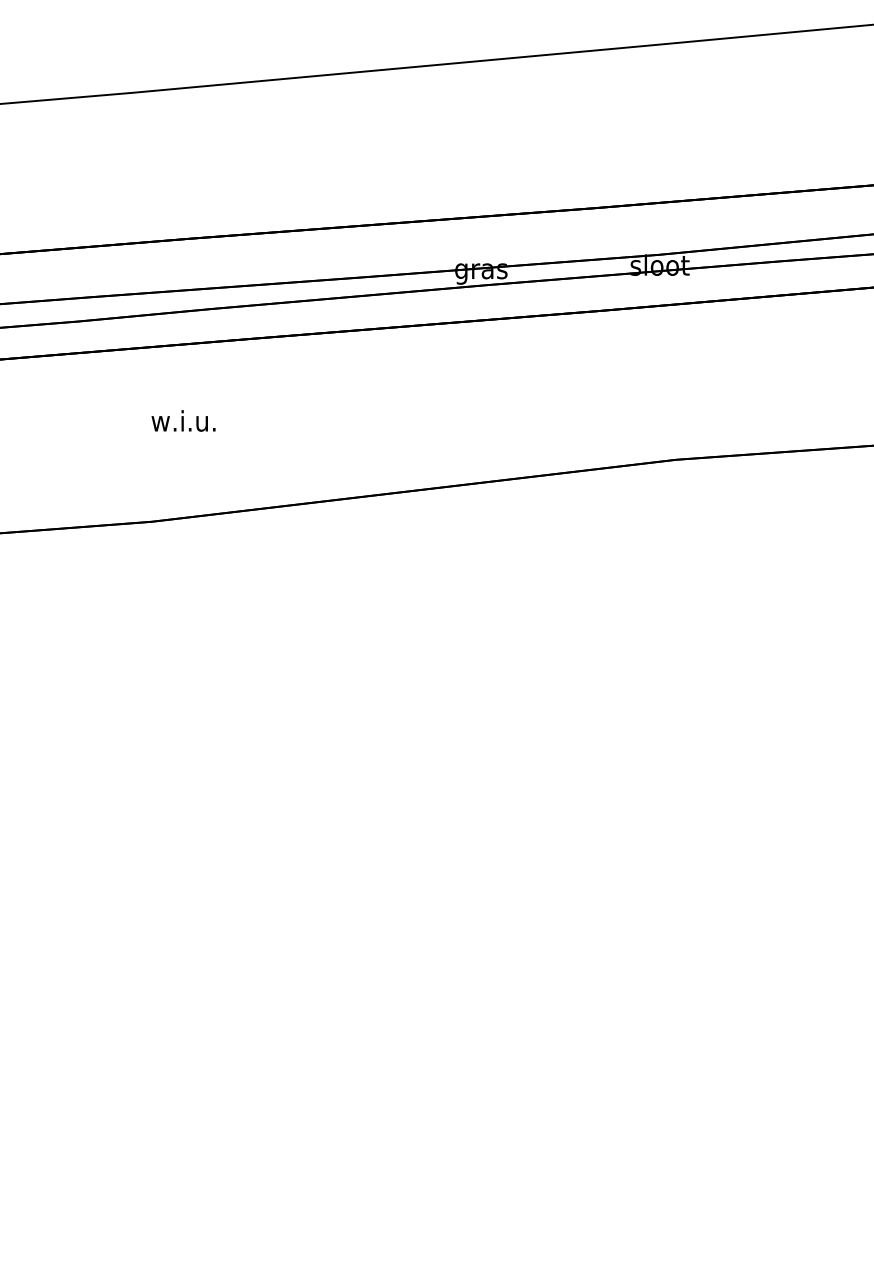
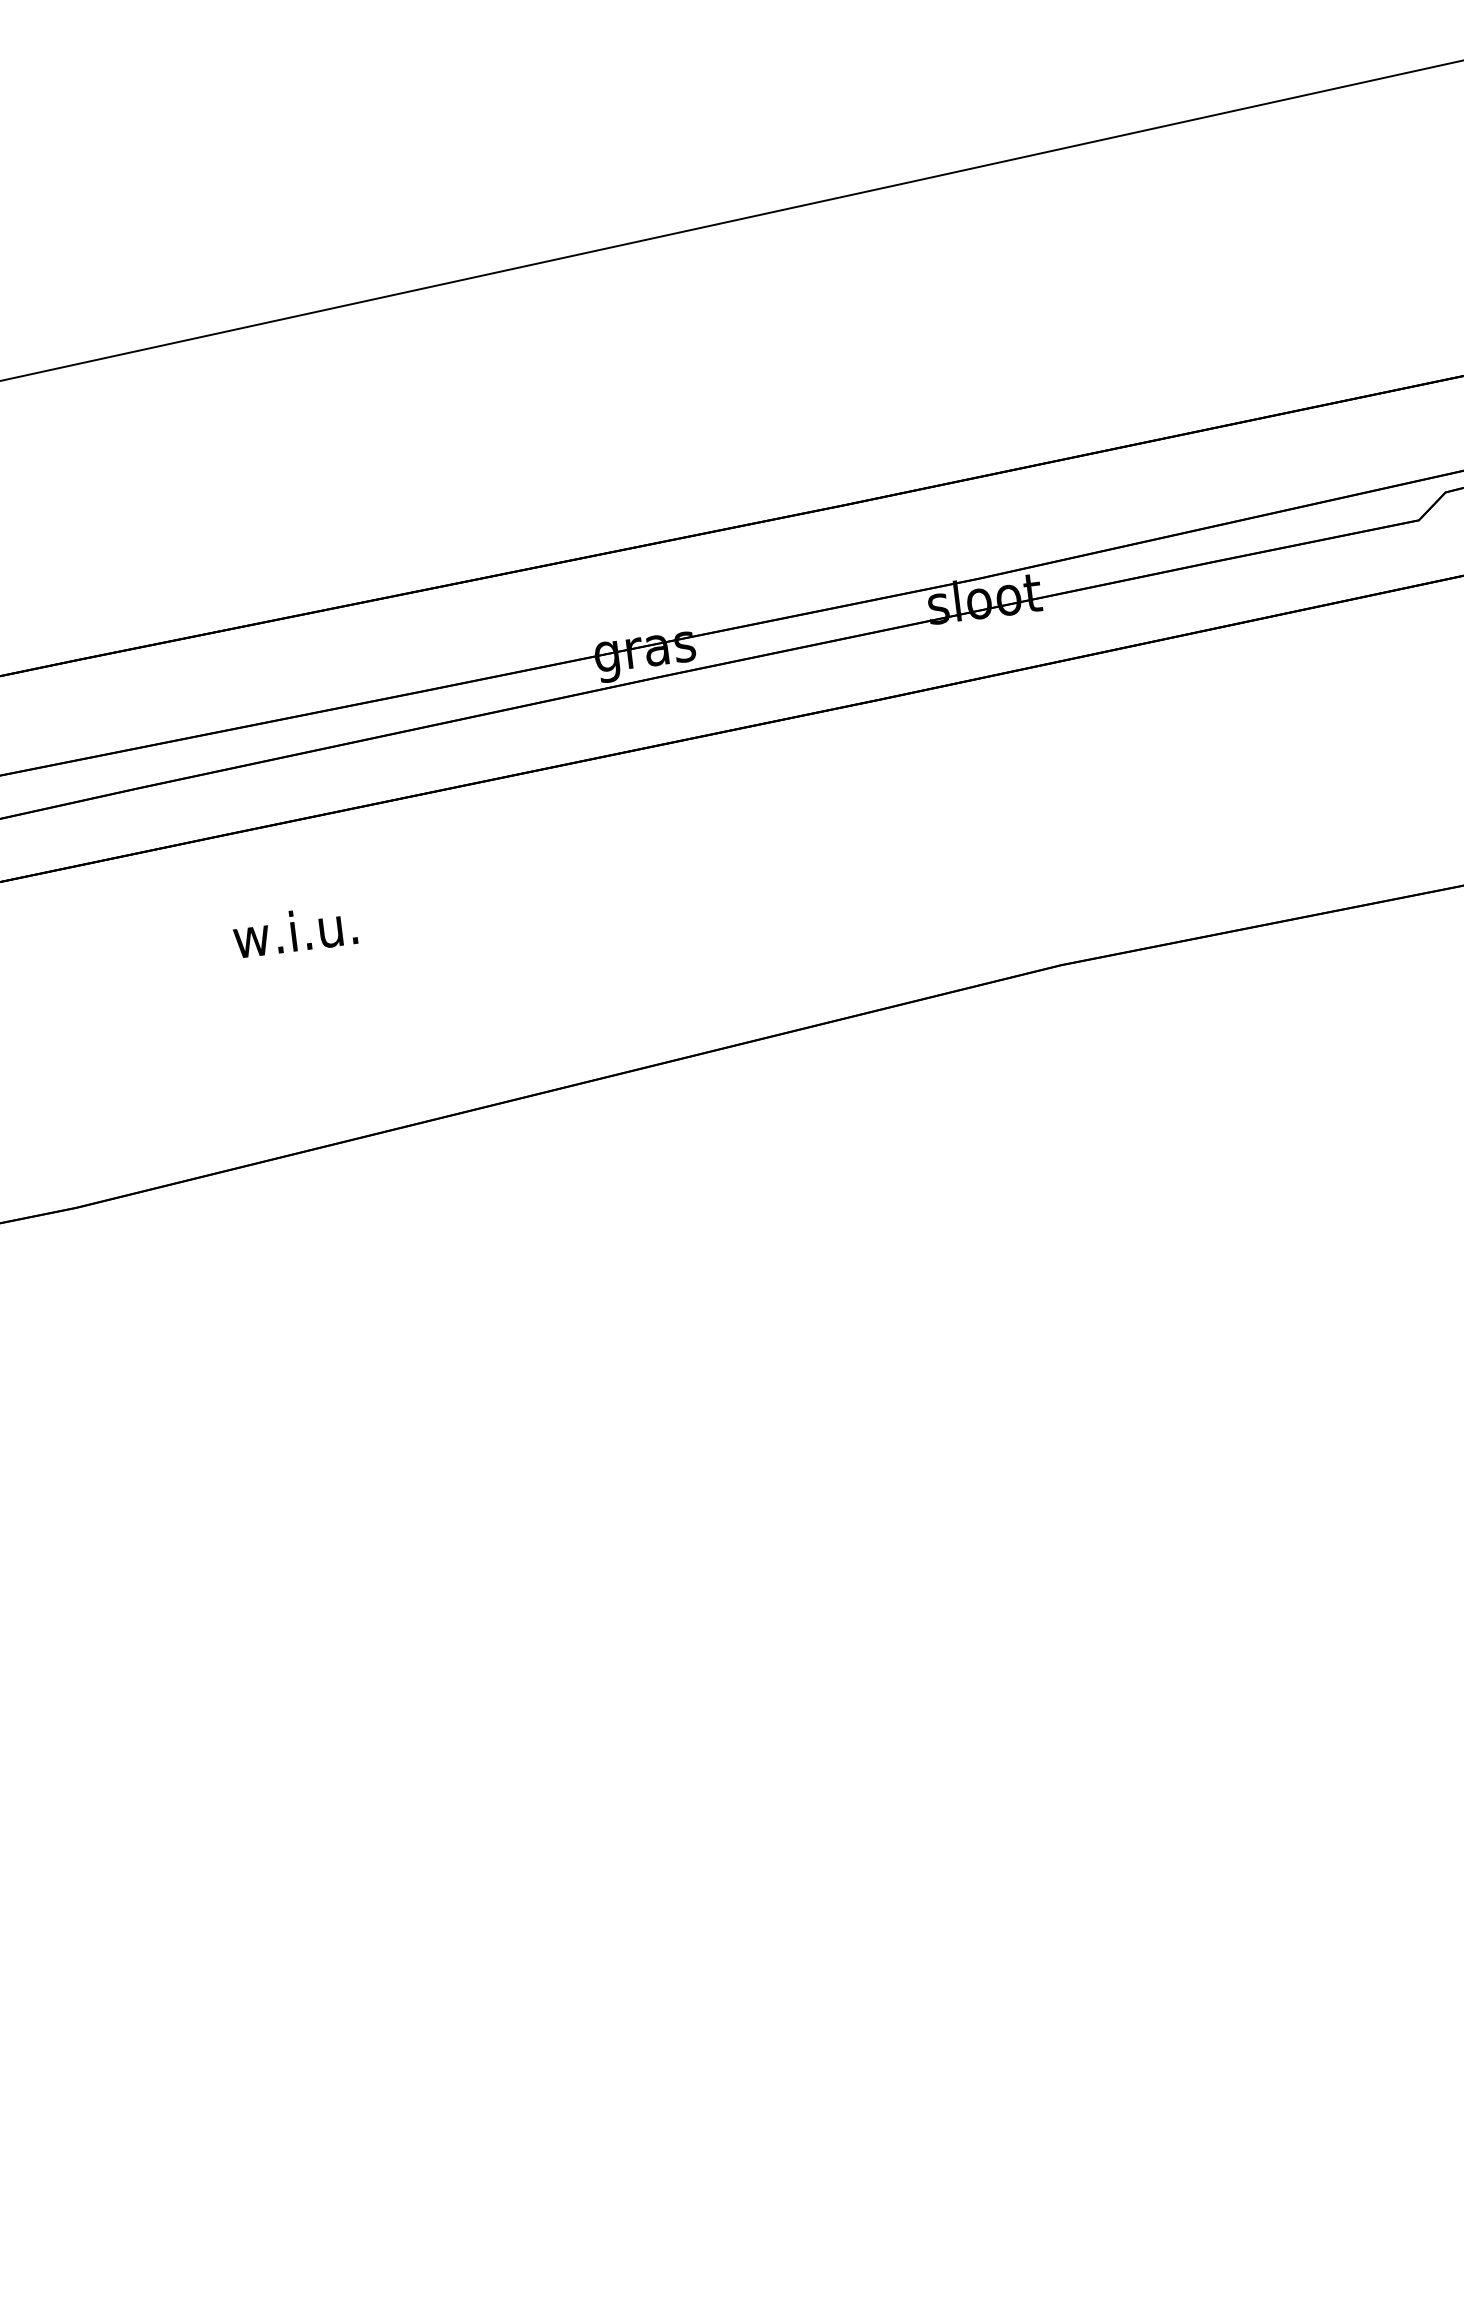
text: (183, 420) -> (294, 930), moved

